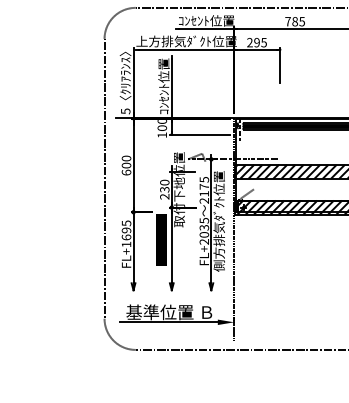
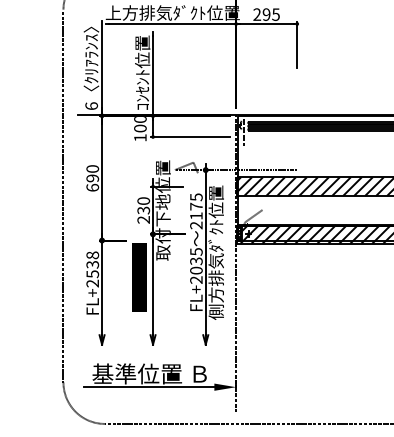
text: (125, 111) -> (91, 106), 5 -> 6
text: (126, 165) -> (92, 178), 600 -> 690
text: (126, 233) -> (92, 268), FL+1695 -> FL+2538

